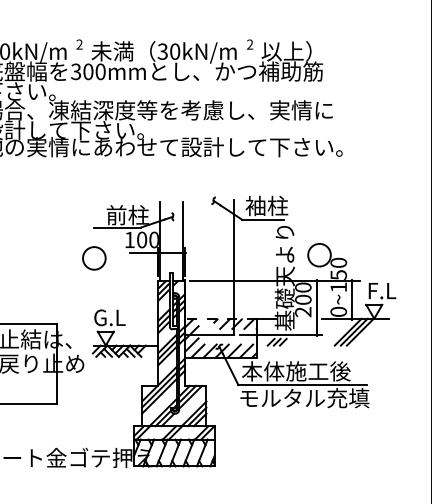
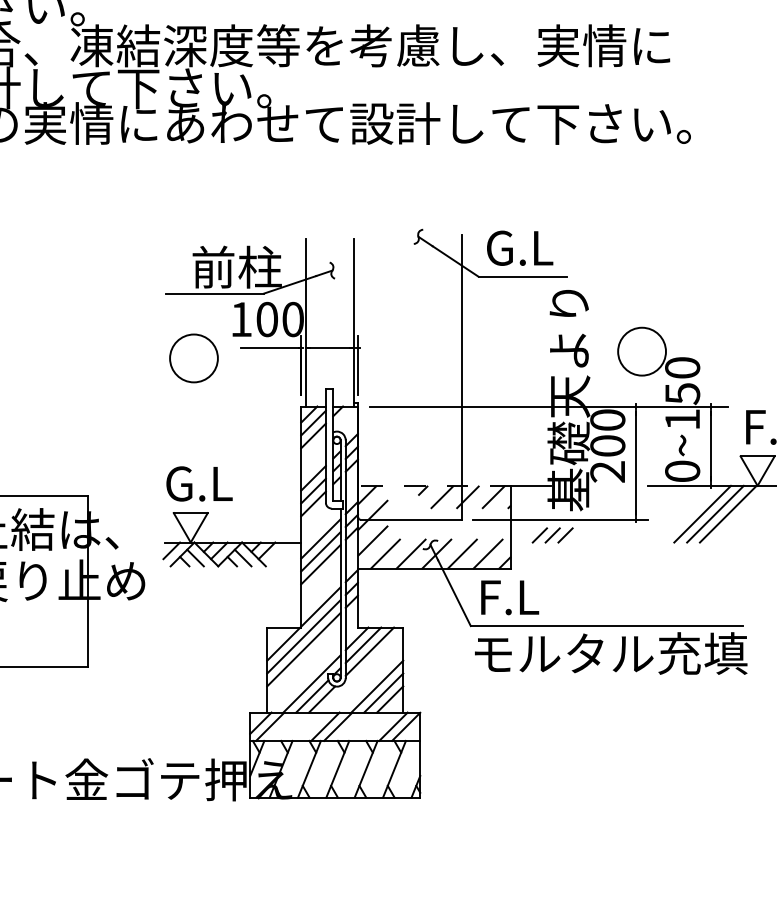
text: (266, 205) -> (530, 246), 袖柱 -> G.L
circle: (94, 258) -> (194, 358), moved
text: (296, 371) -> (593, 597), 本体施工後 -> F.L

